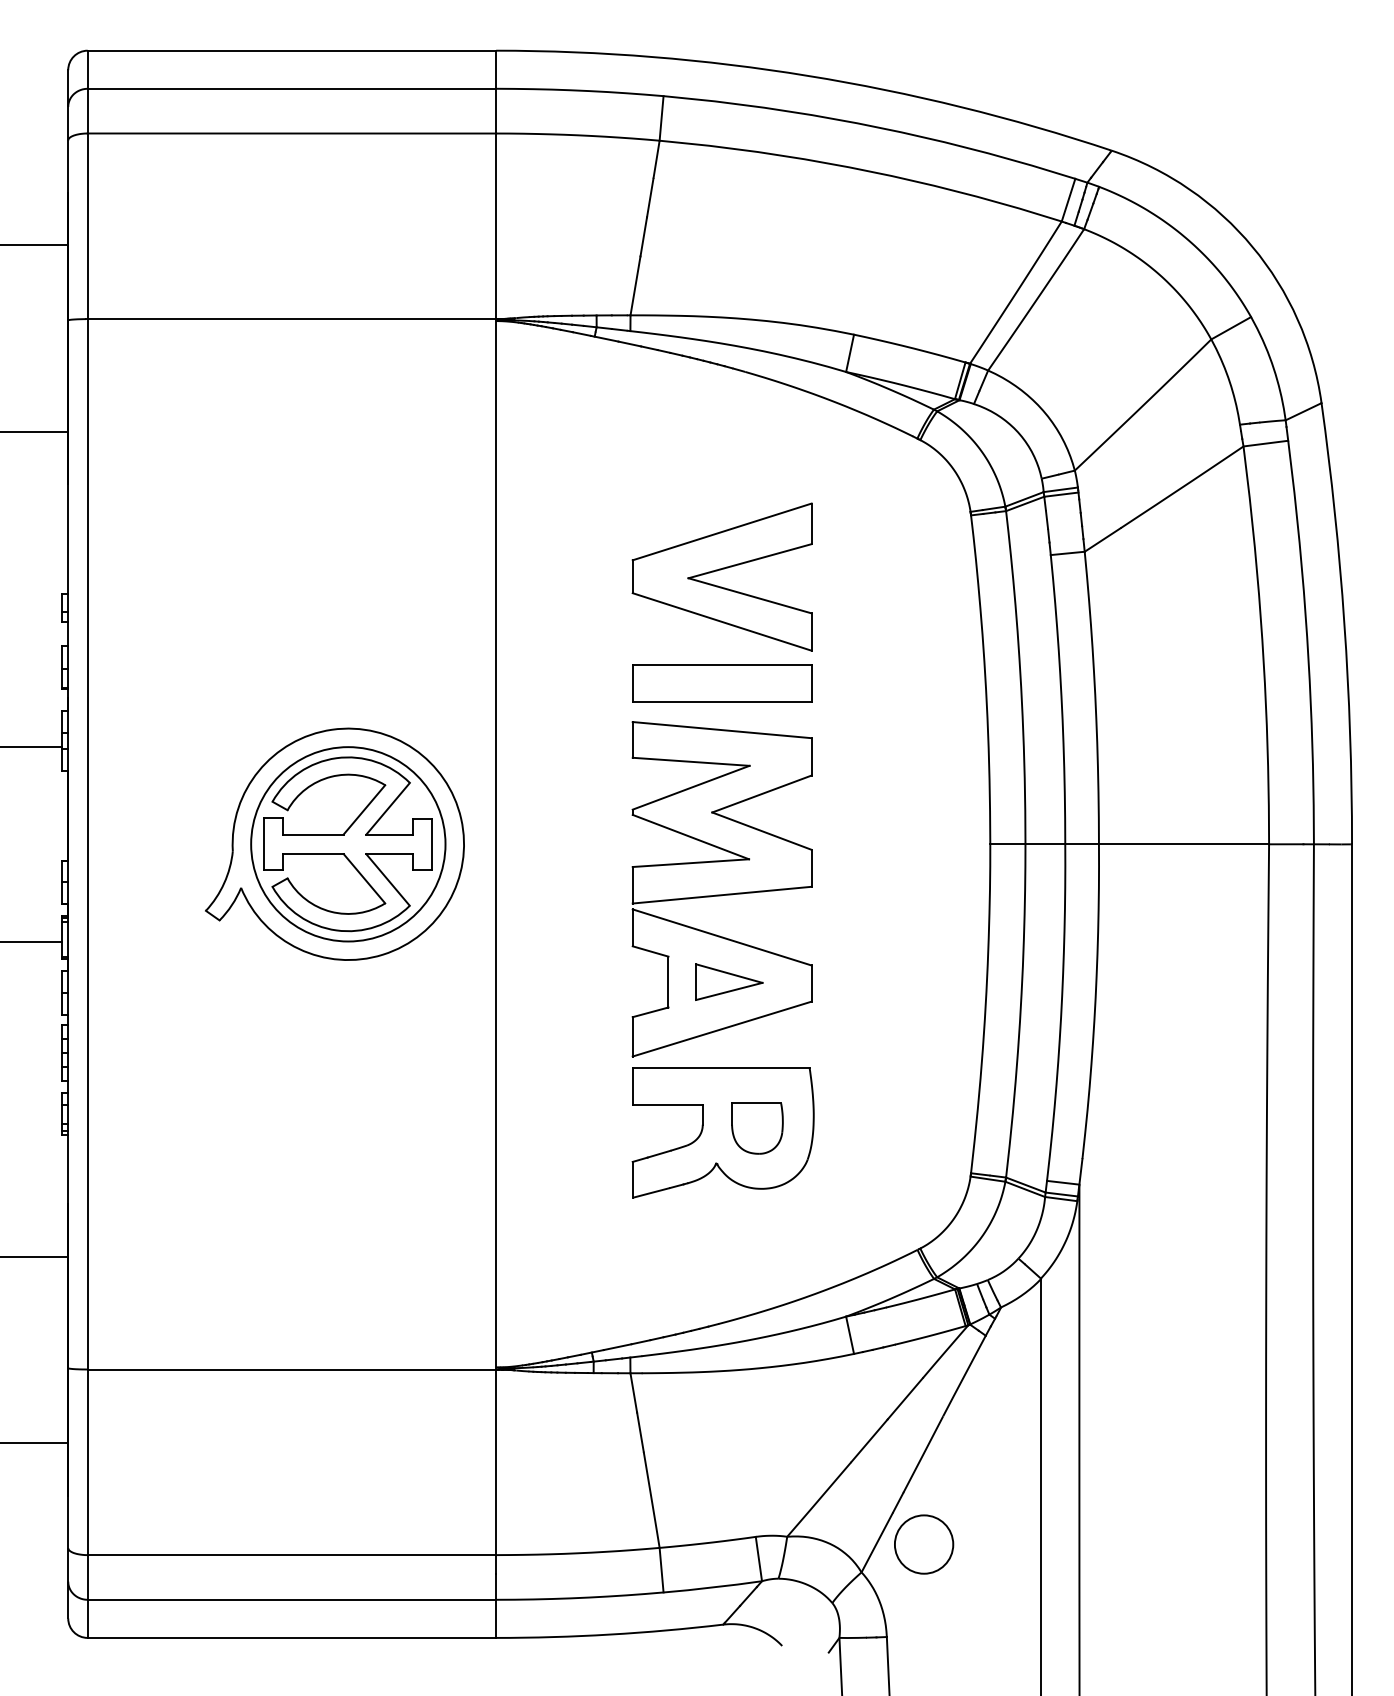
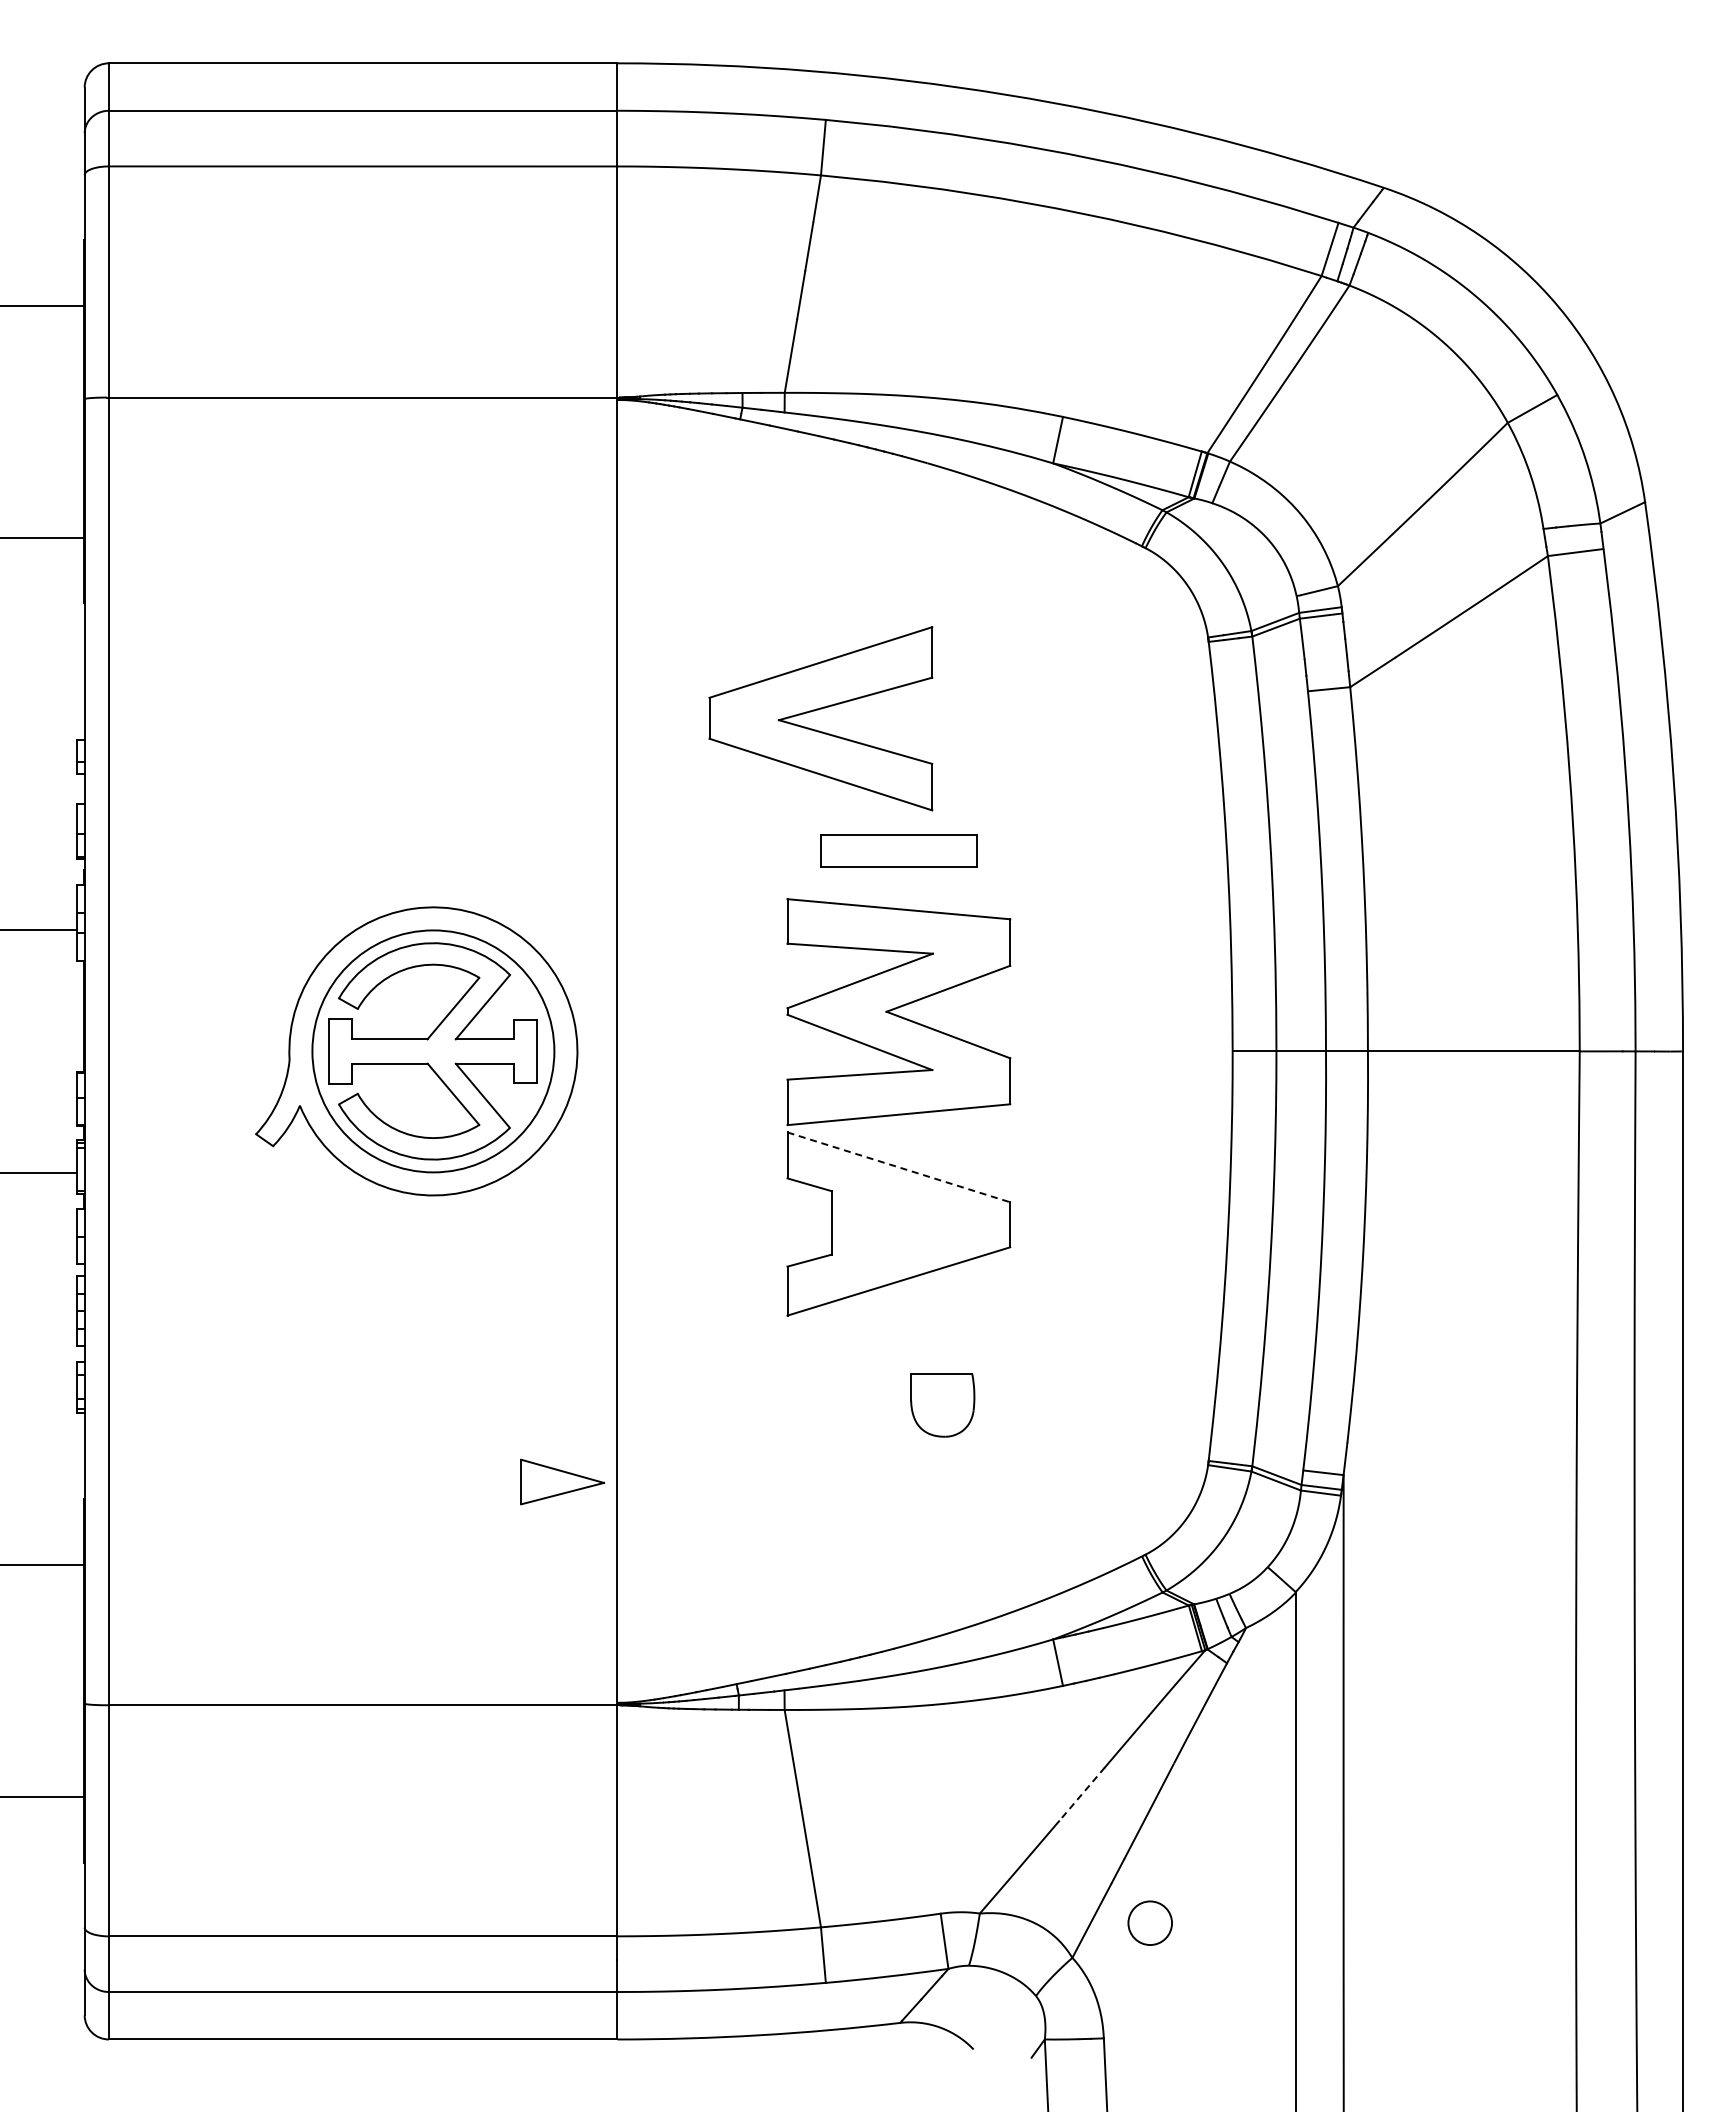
part: (720, 570) -> (818, 710), moved
part: (721, 682) -> (898, 850), size x0.7
line: (721, 937) -> (898, 1167), solid -> dashed
part: (729, 981) -> (562, 1481), moved
part: (722, 1132) -> (899, 1410), removed
line: (869, 1441) -> (1082, 1794), solid -> dashed
circle: (923, 1543) -> (1149, 1922), size x0.6

